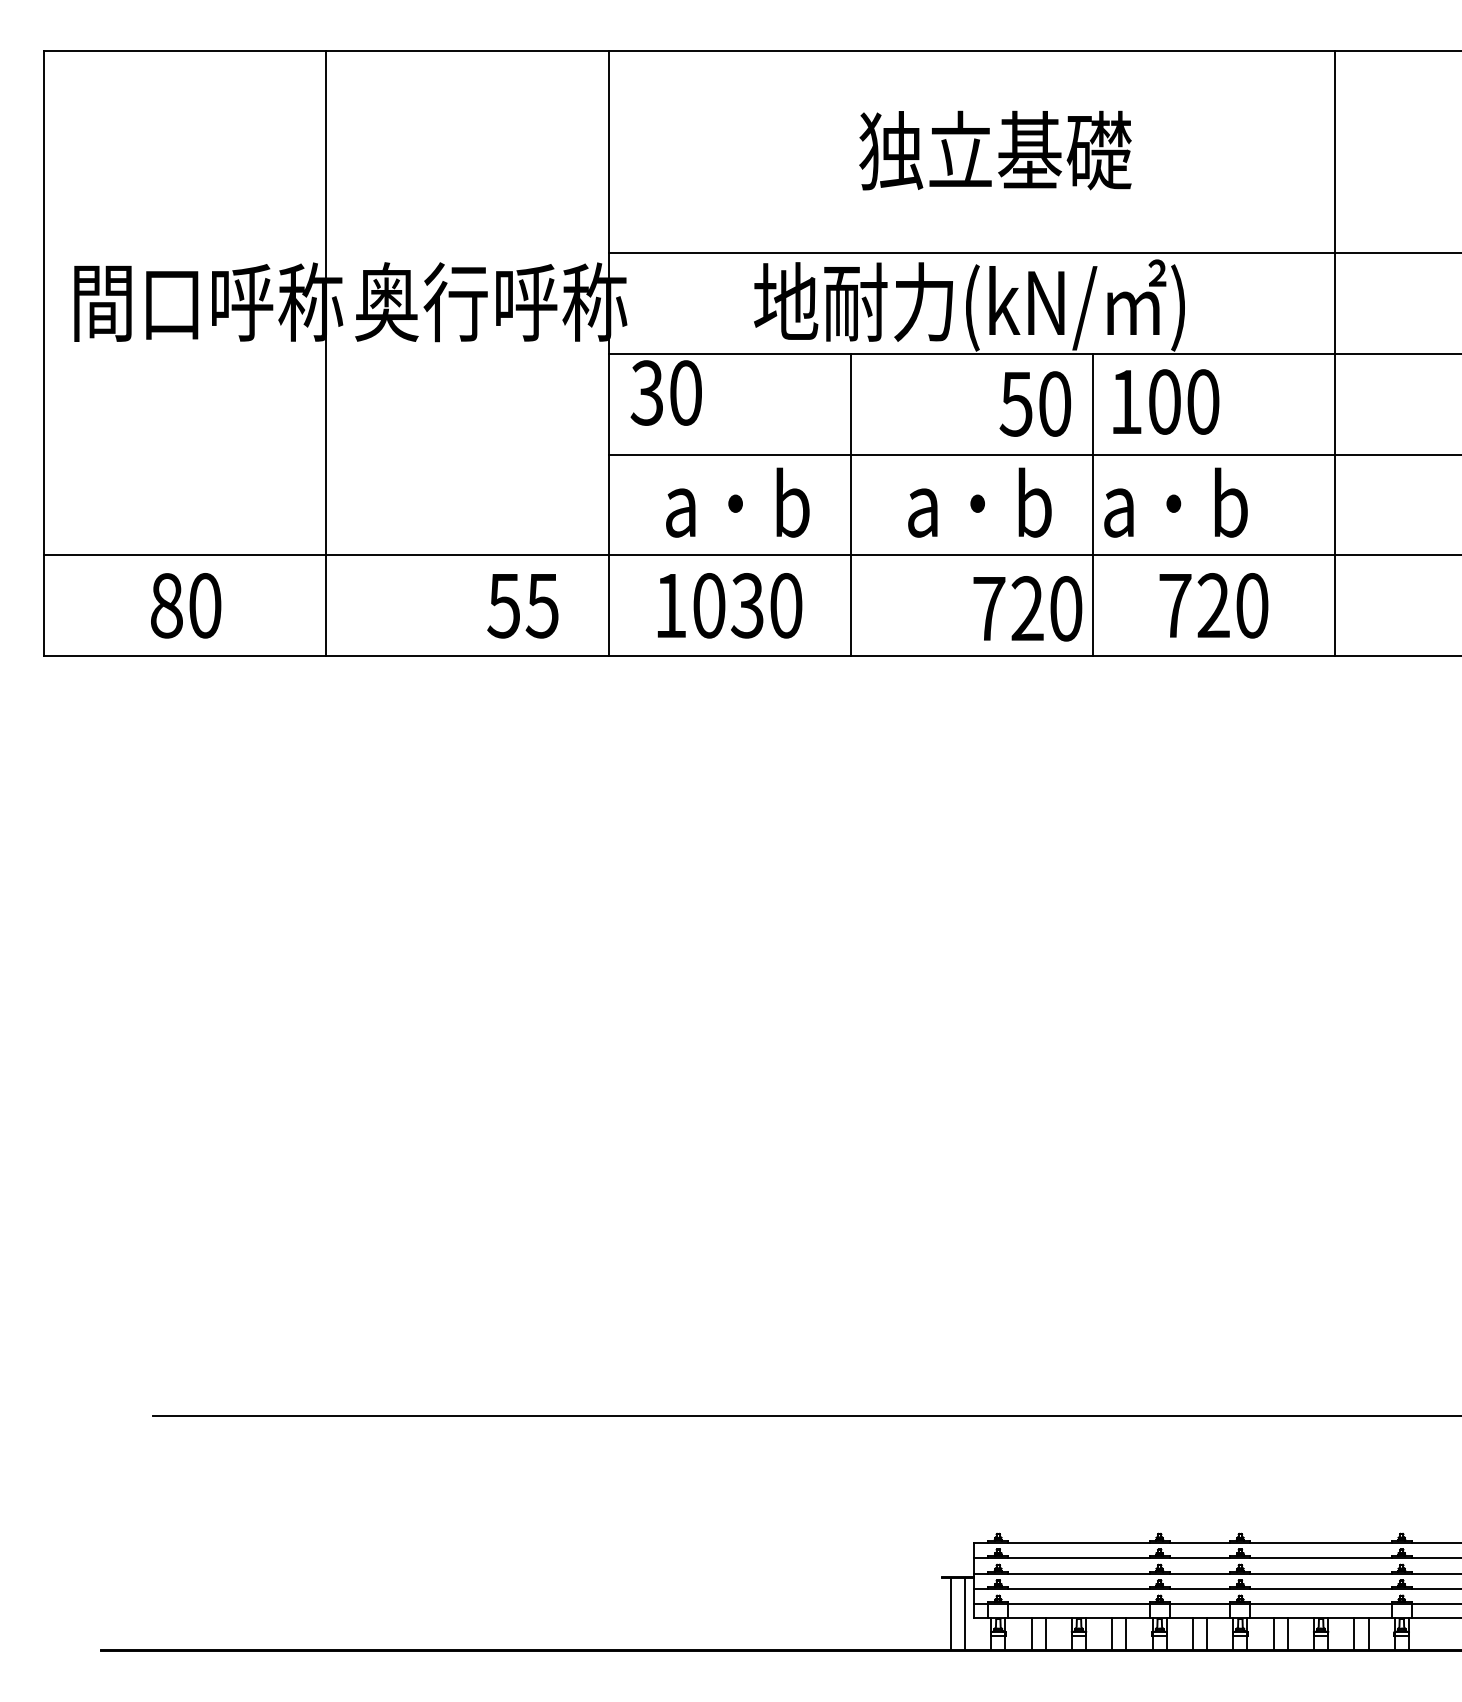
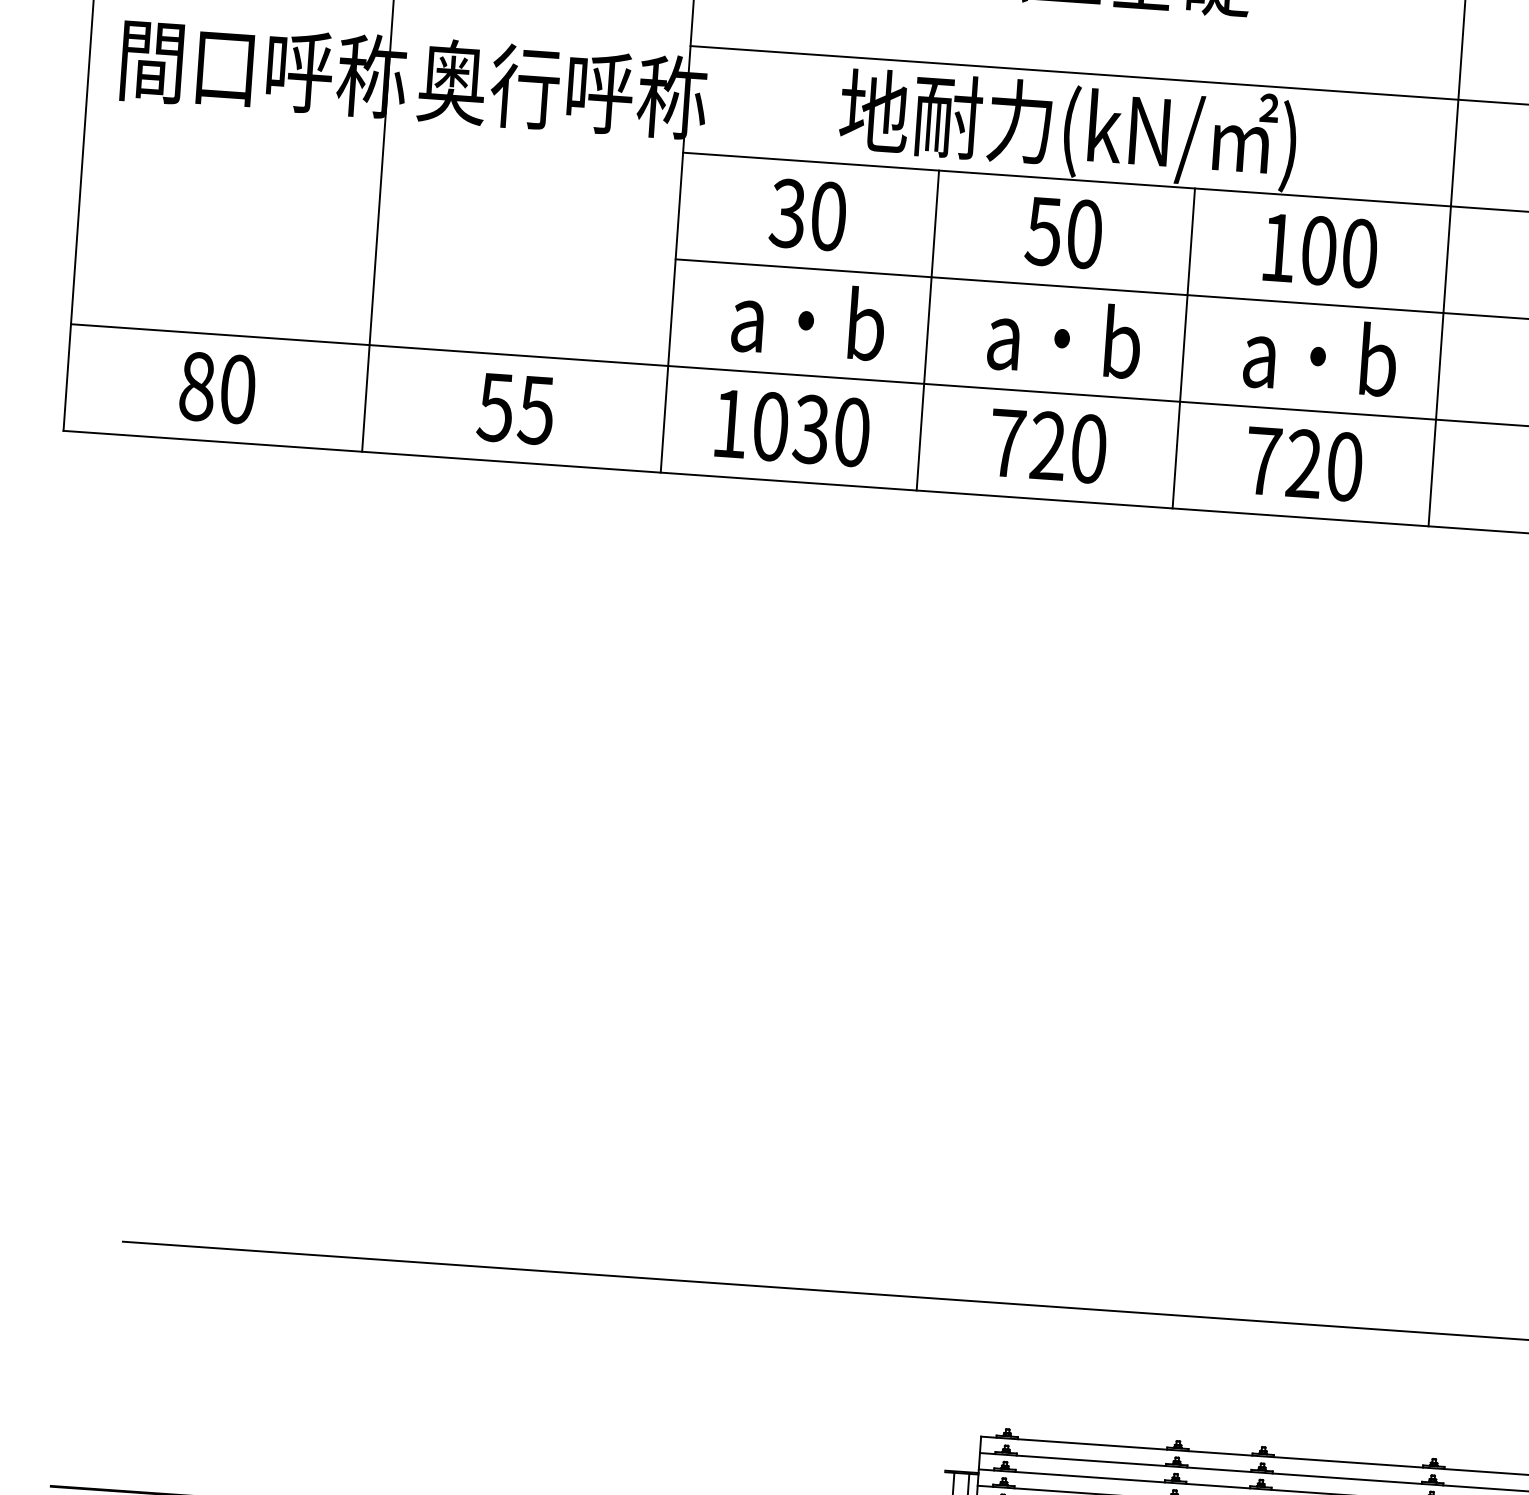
text: (665, 392) -> (807, 214), moved
text: (1166, 401) -> (1320, 250), moved
text: (1034, 403) -> (1063, 232), moved
text: (1175, 502) -> (1320, 355), moved
text: (522, 606) -> (515, 409), moved
text: (1027, 608) -> (1048, 445), moved

